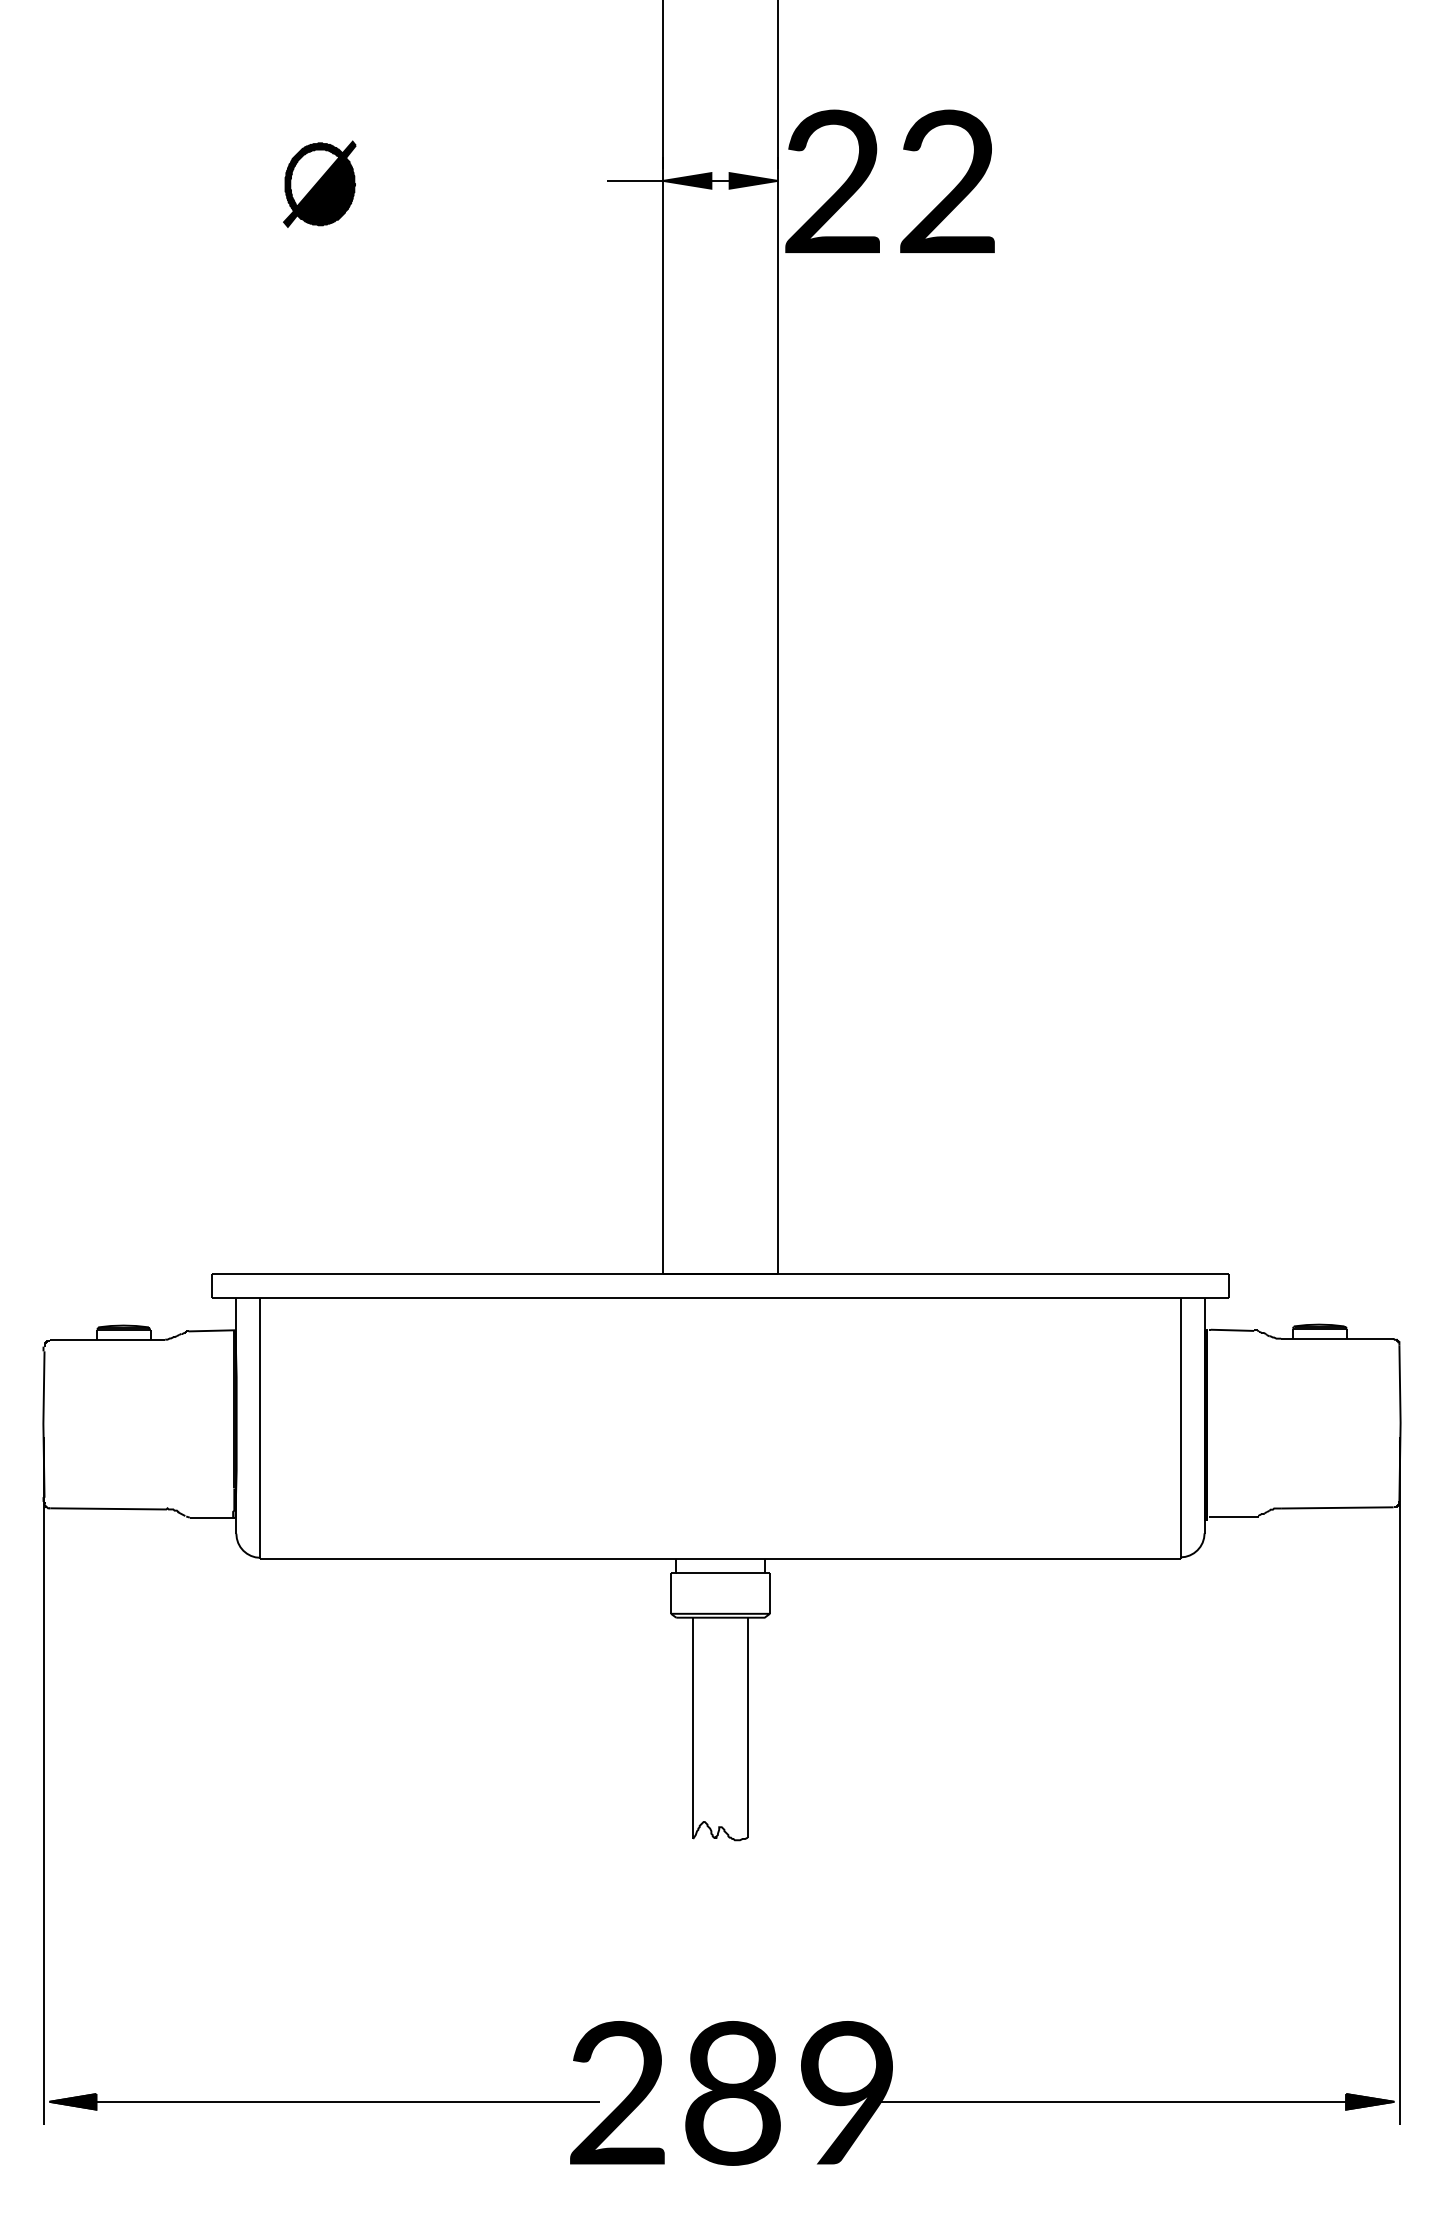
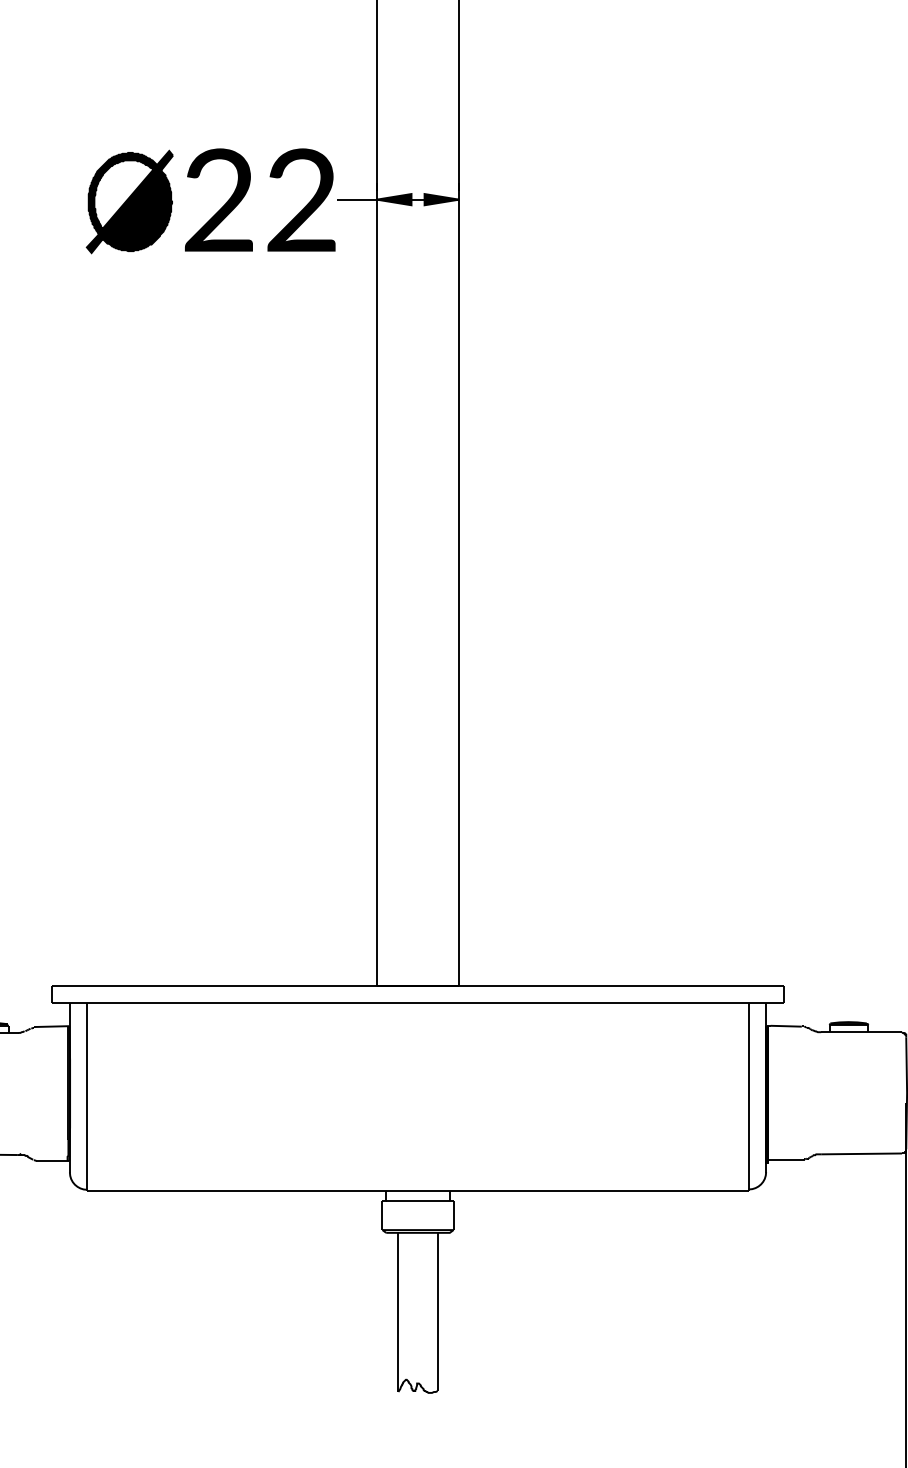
text: (889, 180) -> (259, 199), moved
part: (319, 184) -> (129, 202), size x1.67

